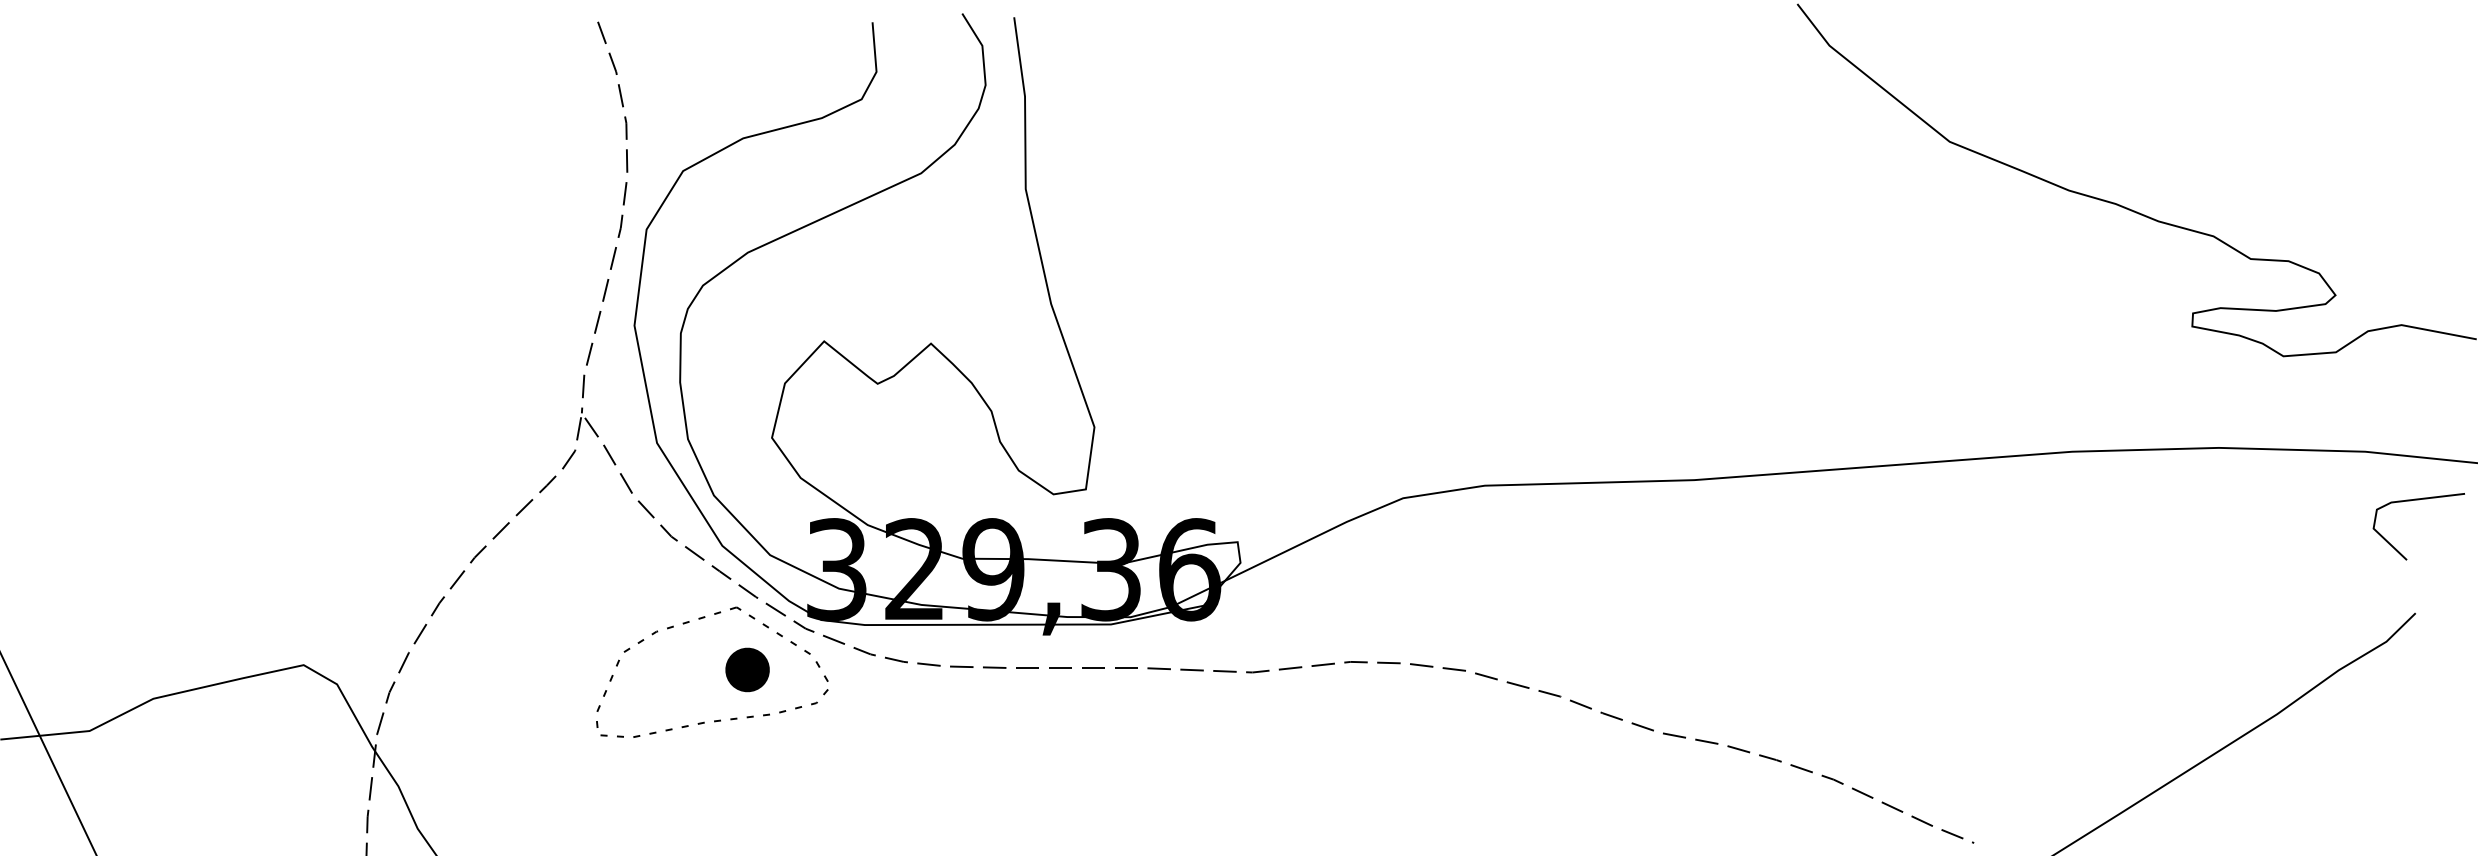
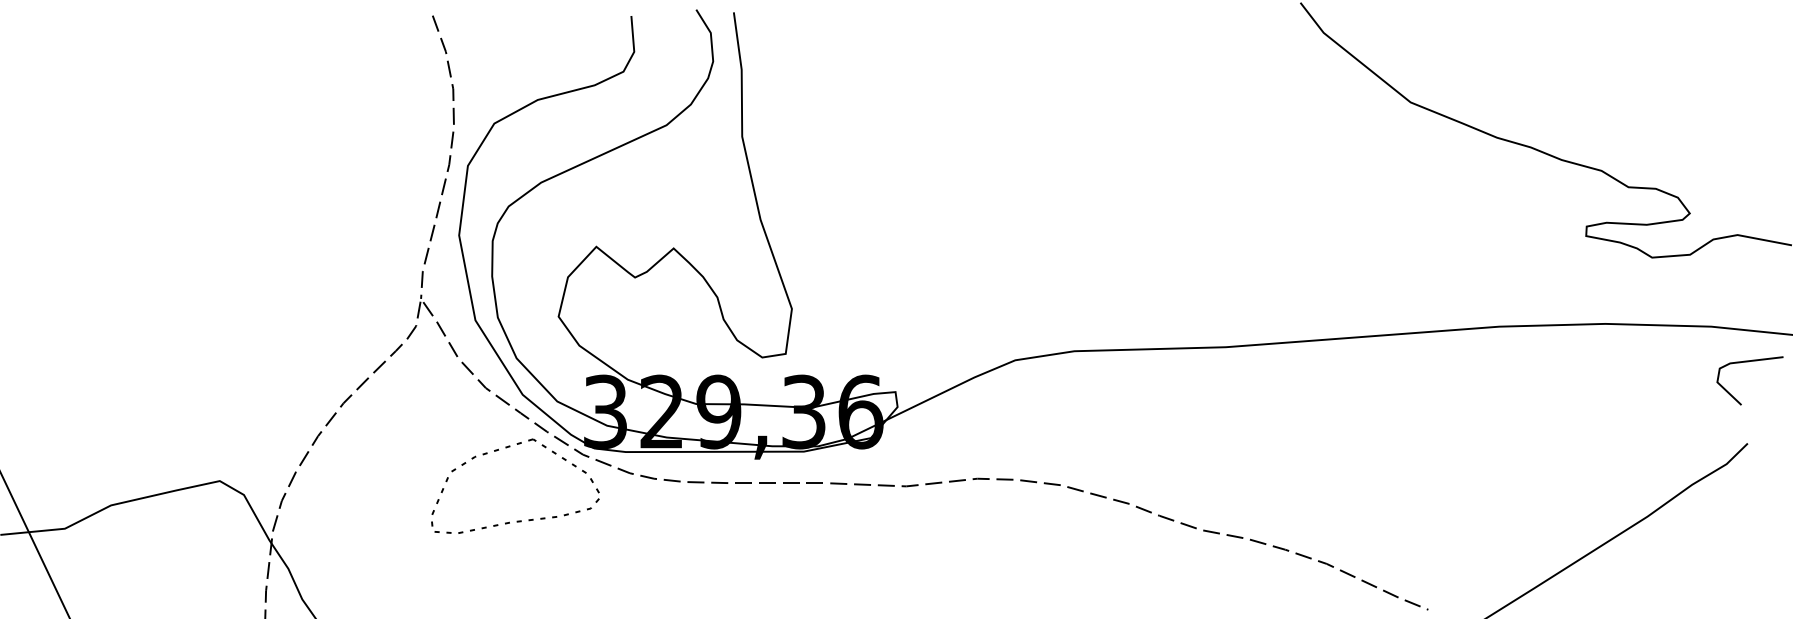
part: (746, 669) -> (540, 484), removed

